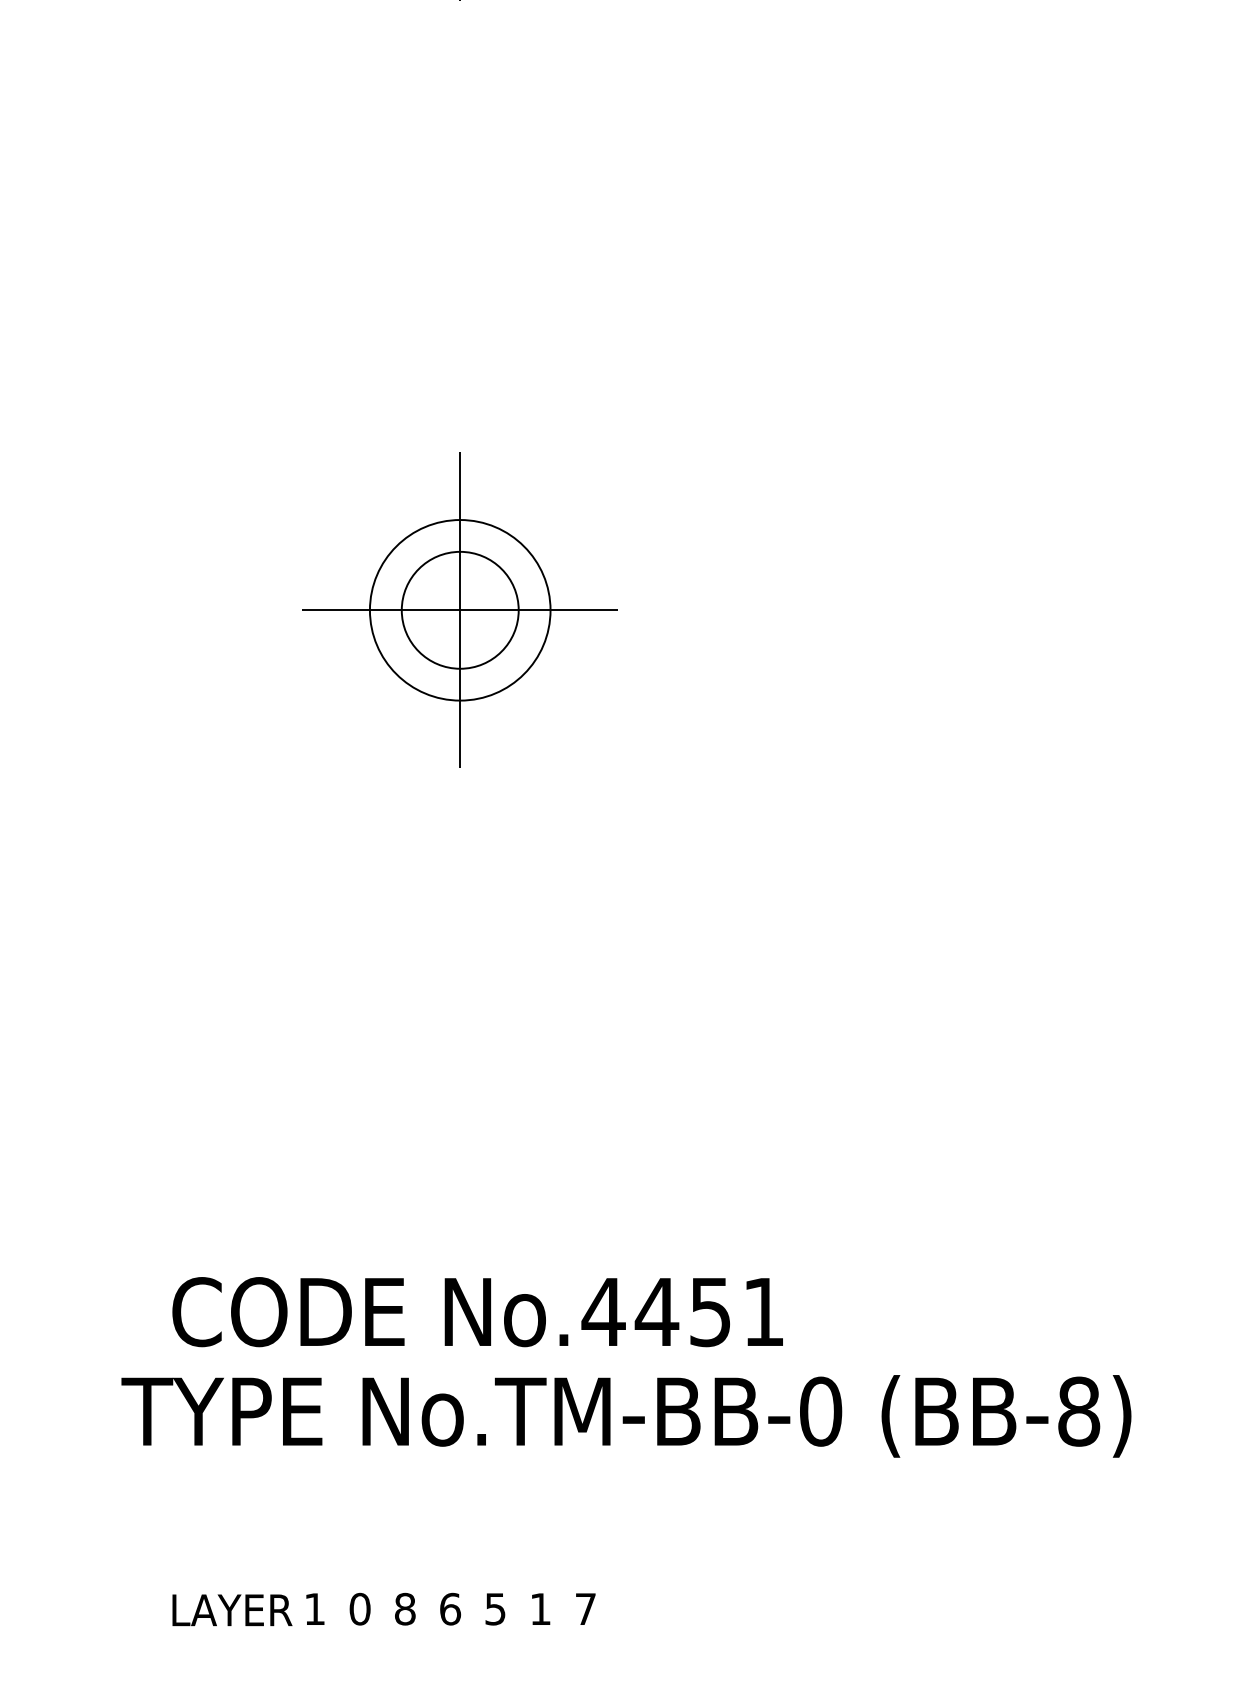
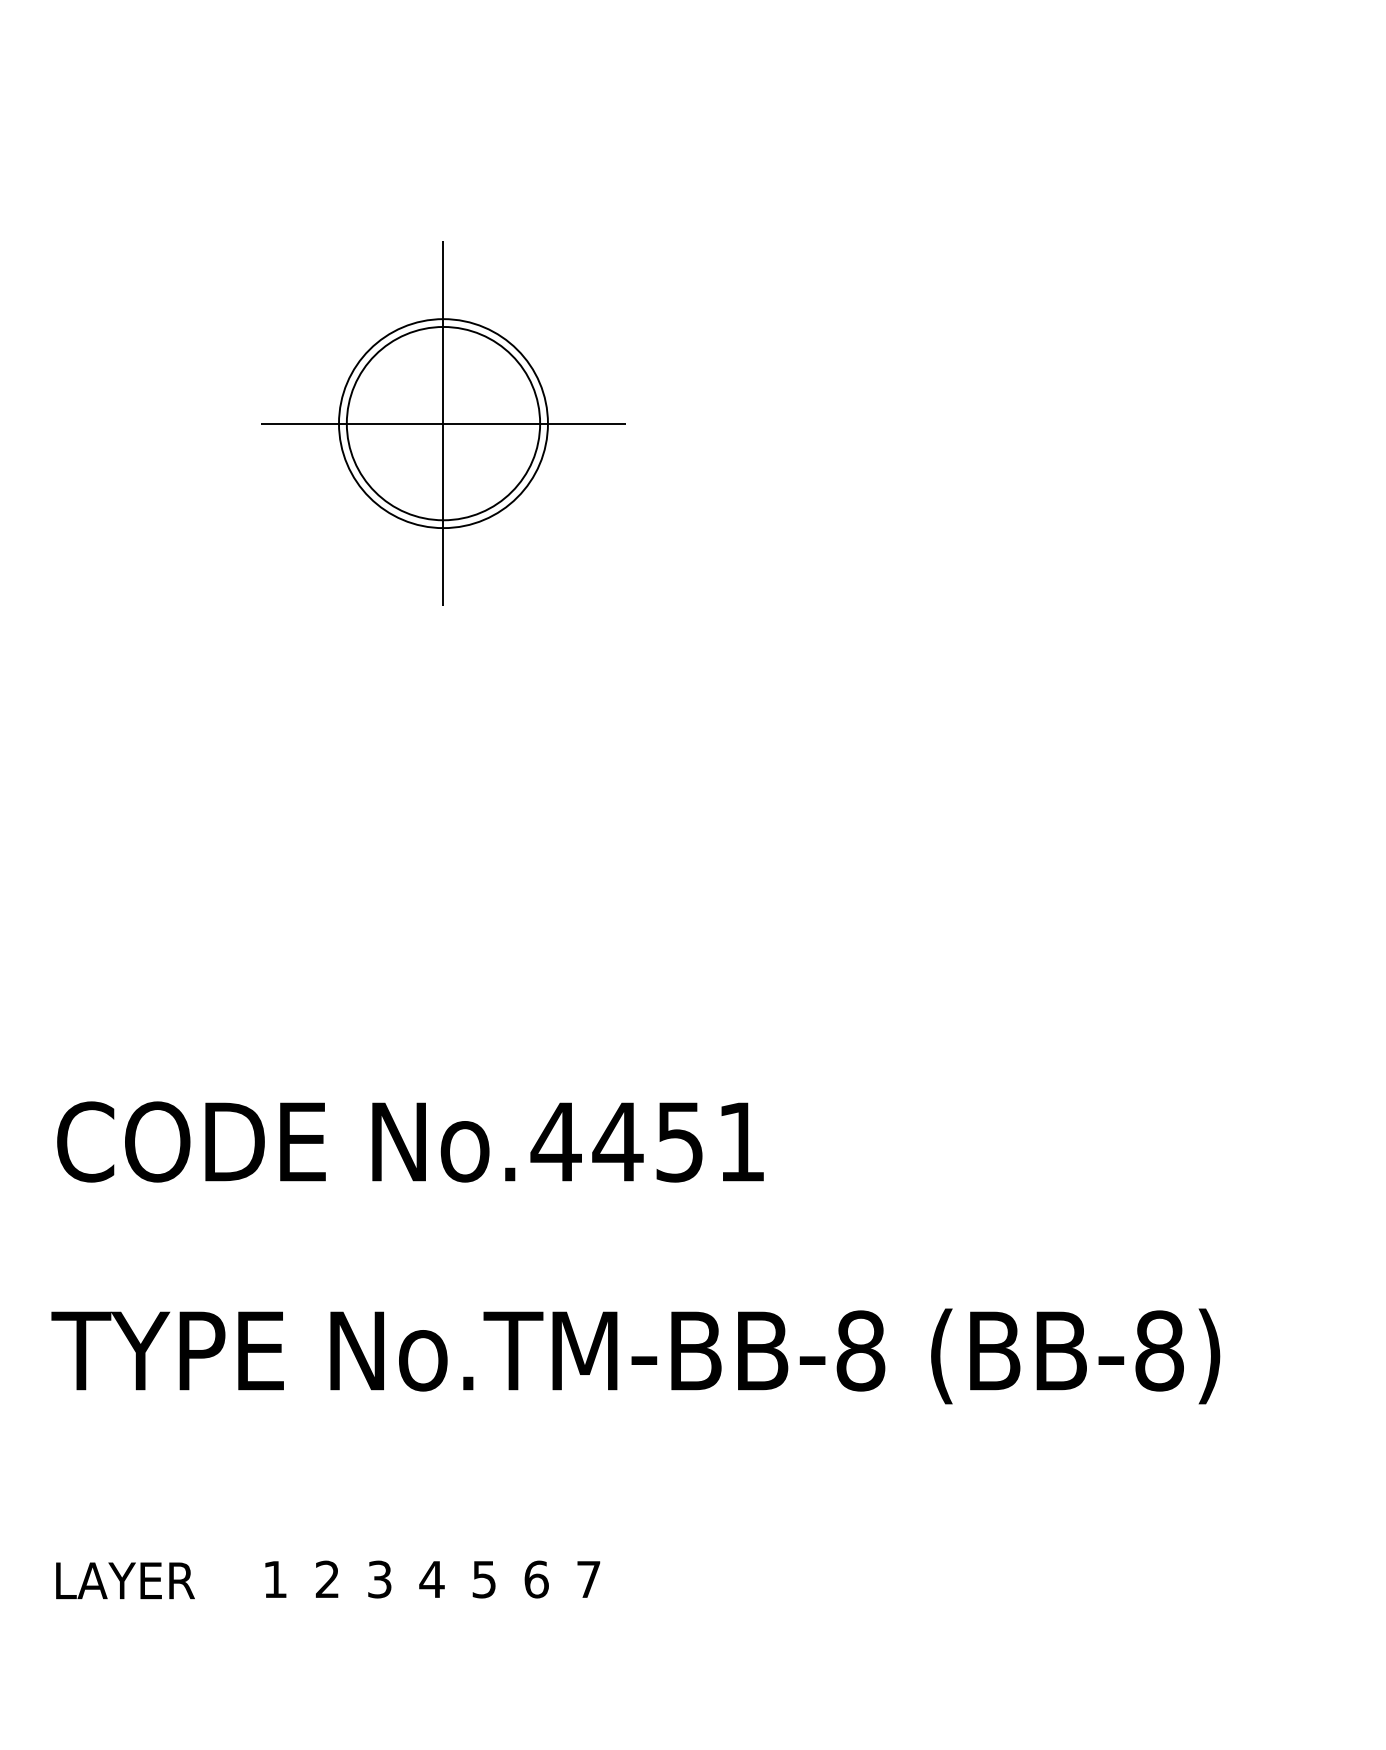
circle: (459, 609) -> (442, 422), size x1.43
text: (477, 1312) -> (410, 1142), moved
text: (821, 1411) -> (861, 1350), No.TM-BB-0 -> No.TM-BB-8
text: (359, 1608) -> (326, 1578), 0 -> 2
text: (450, 1608) -> (432, 1578), 6 -> 4
text: (540, 1608) -> (536, 1578), 1 -> 6
text: (405, 1609) -> (380, 1579), 8 -> 3
text: (232, 1610) -> (125, 1581), moved

